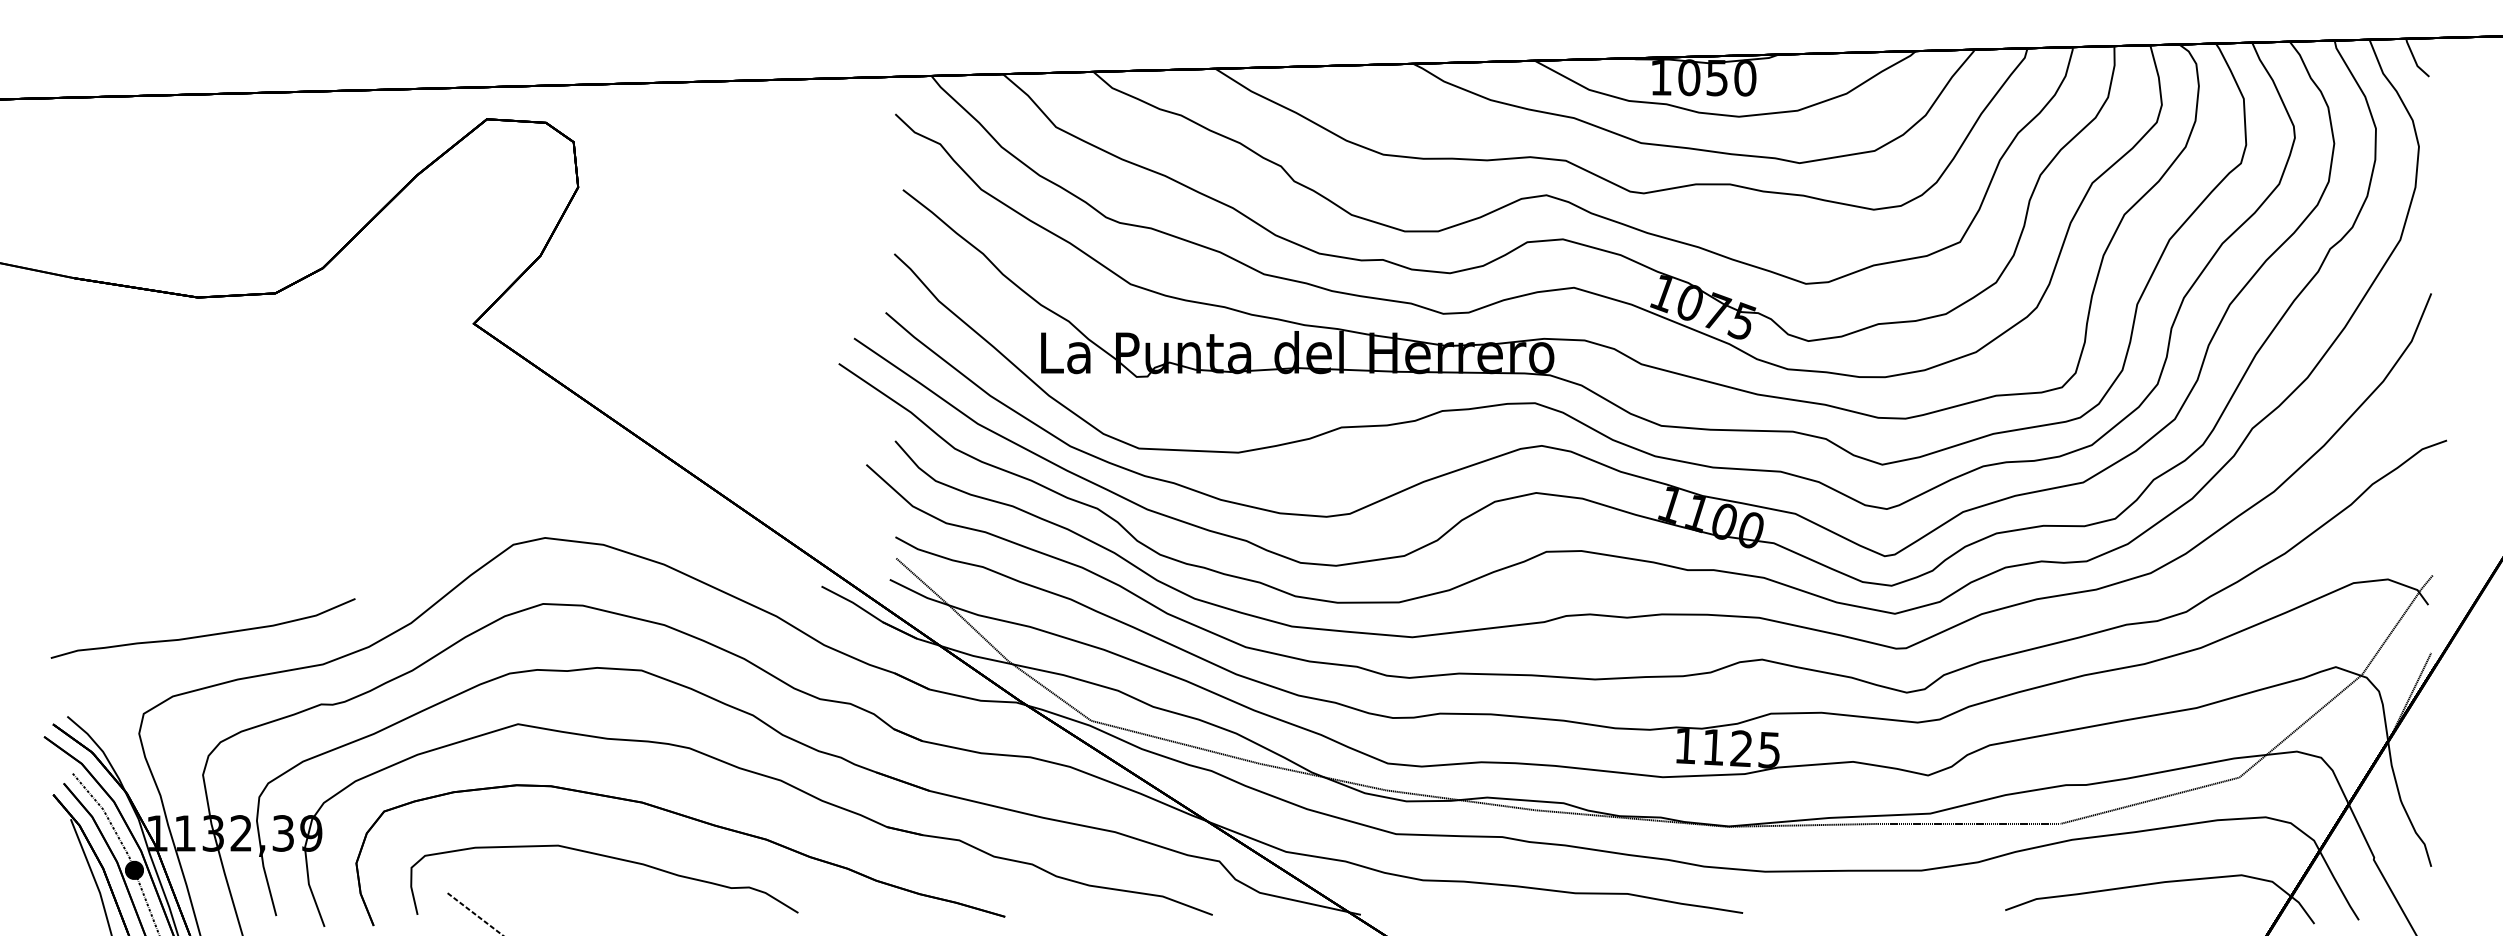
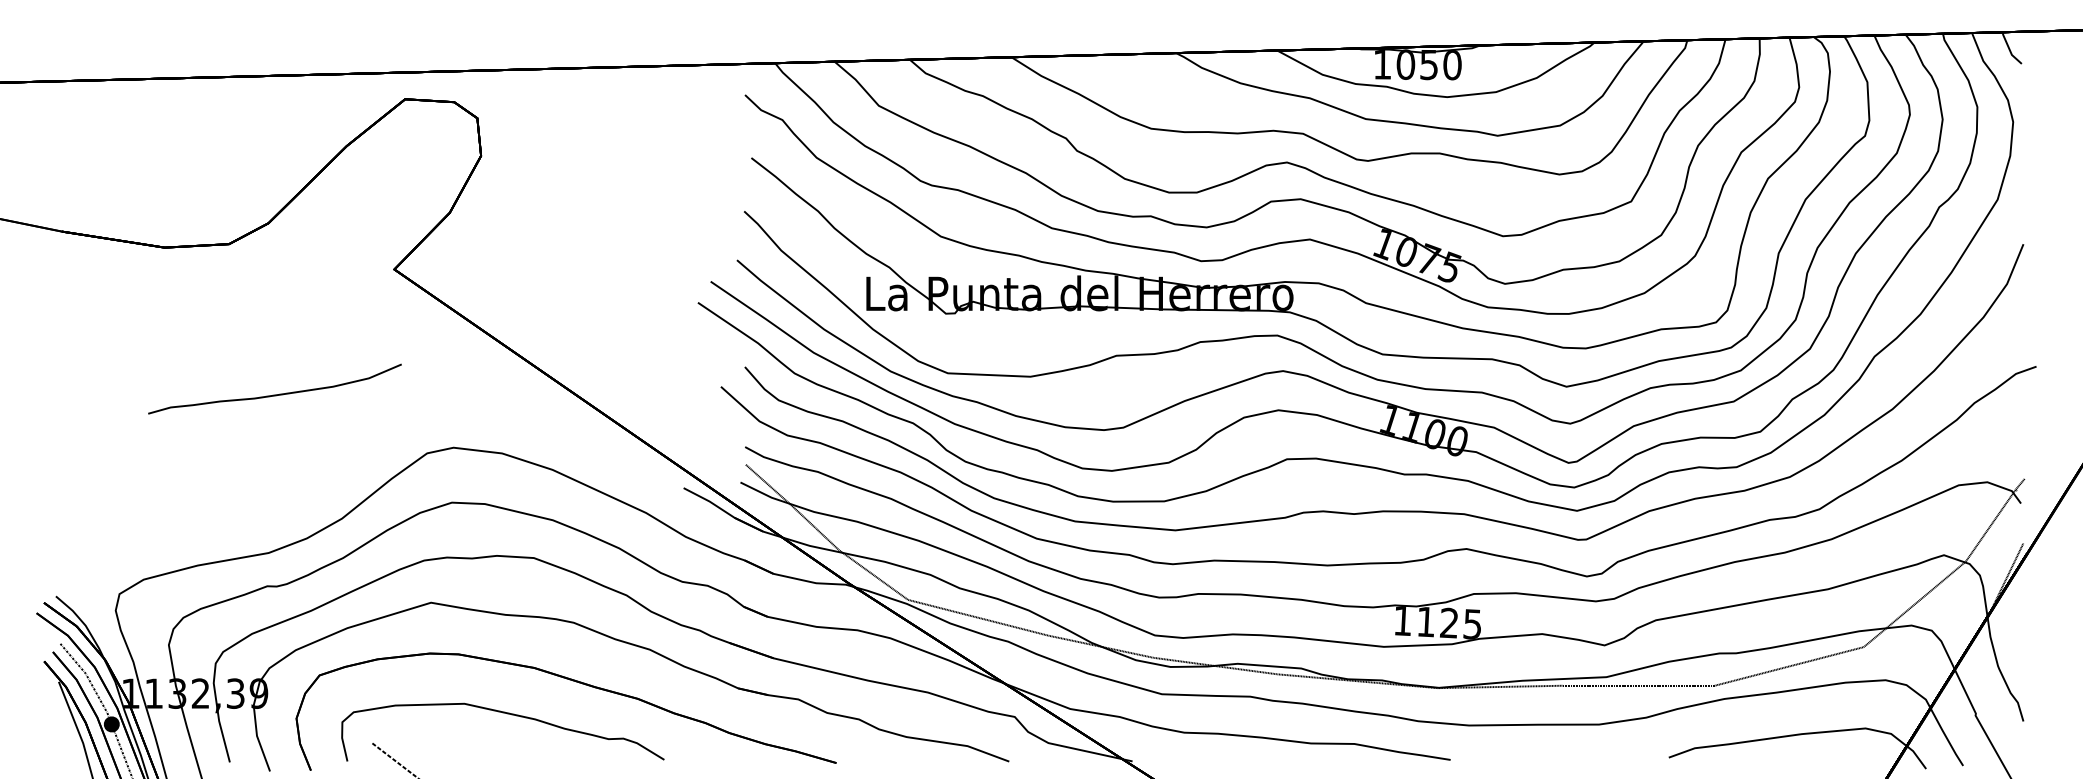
curve: (202, 635) -> (274, 394), moved

